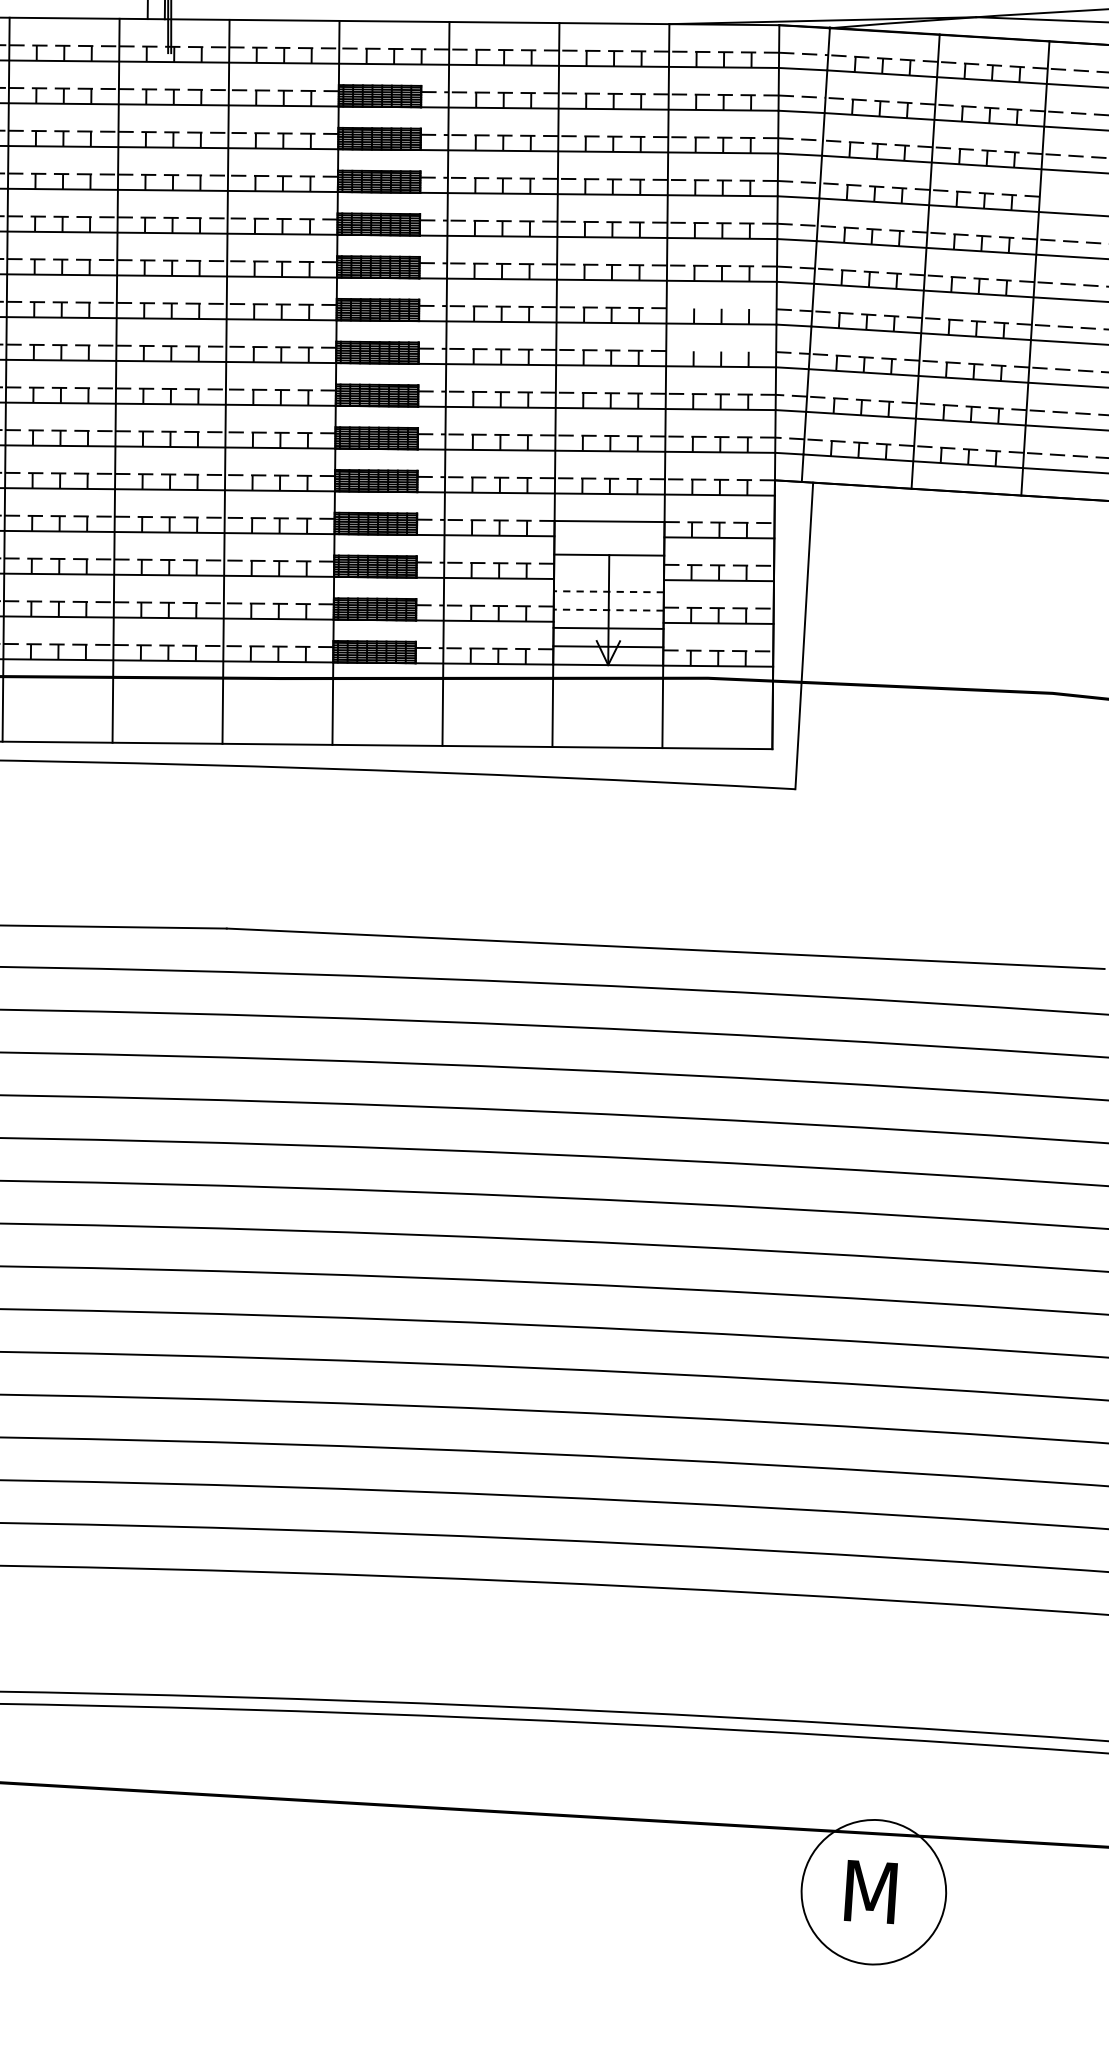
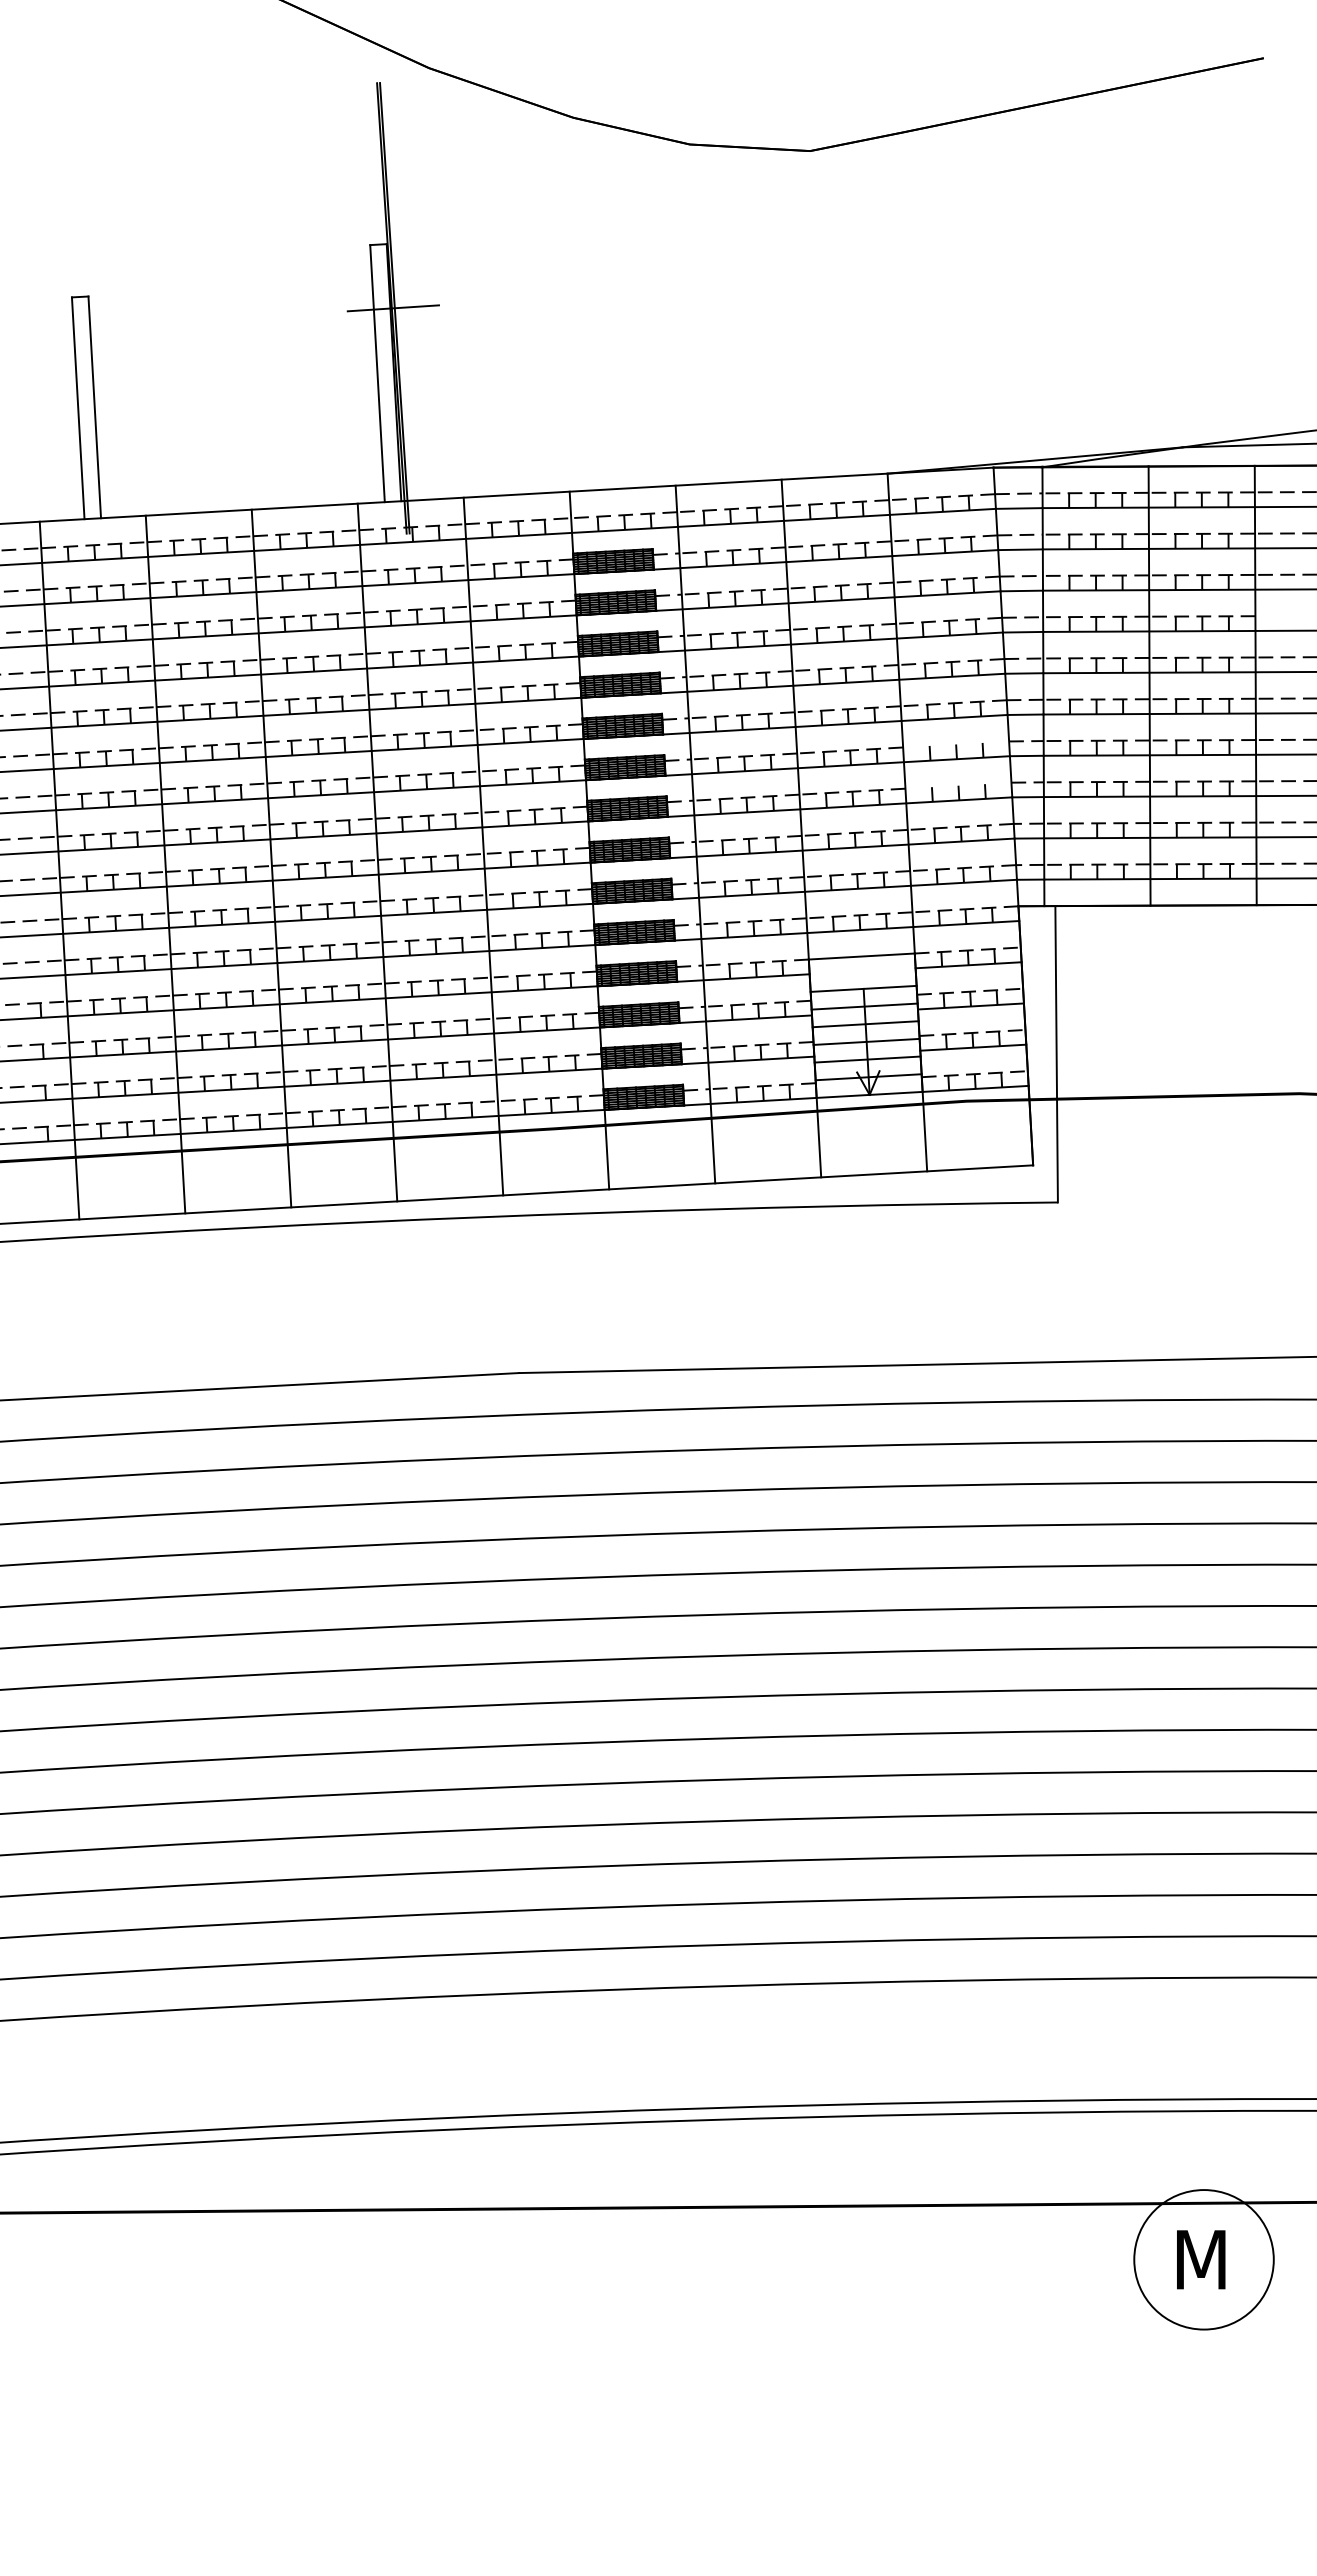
line: (608, 573) -> (864, 1006), added
line: (608, 592) -> (865, 1024), dashed -> solid
line: (608, 609) -> (866, 1041), dashed -> solid

